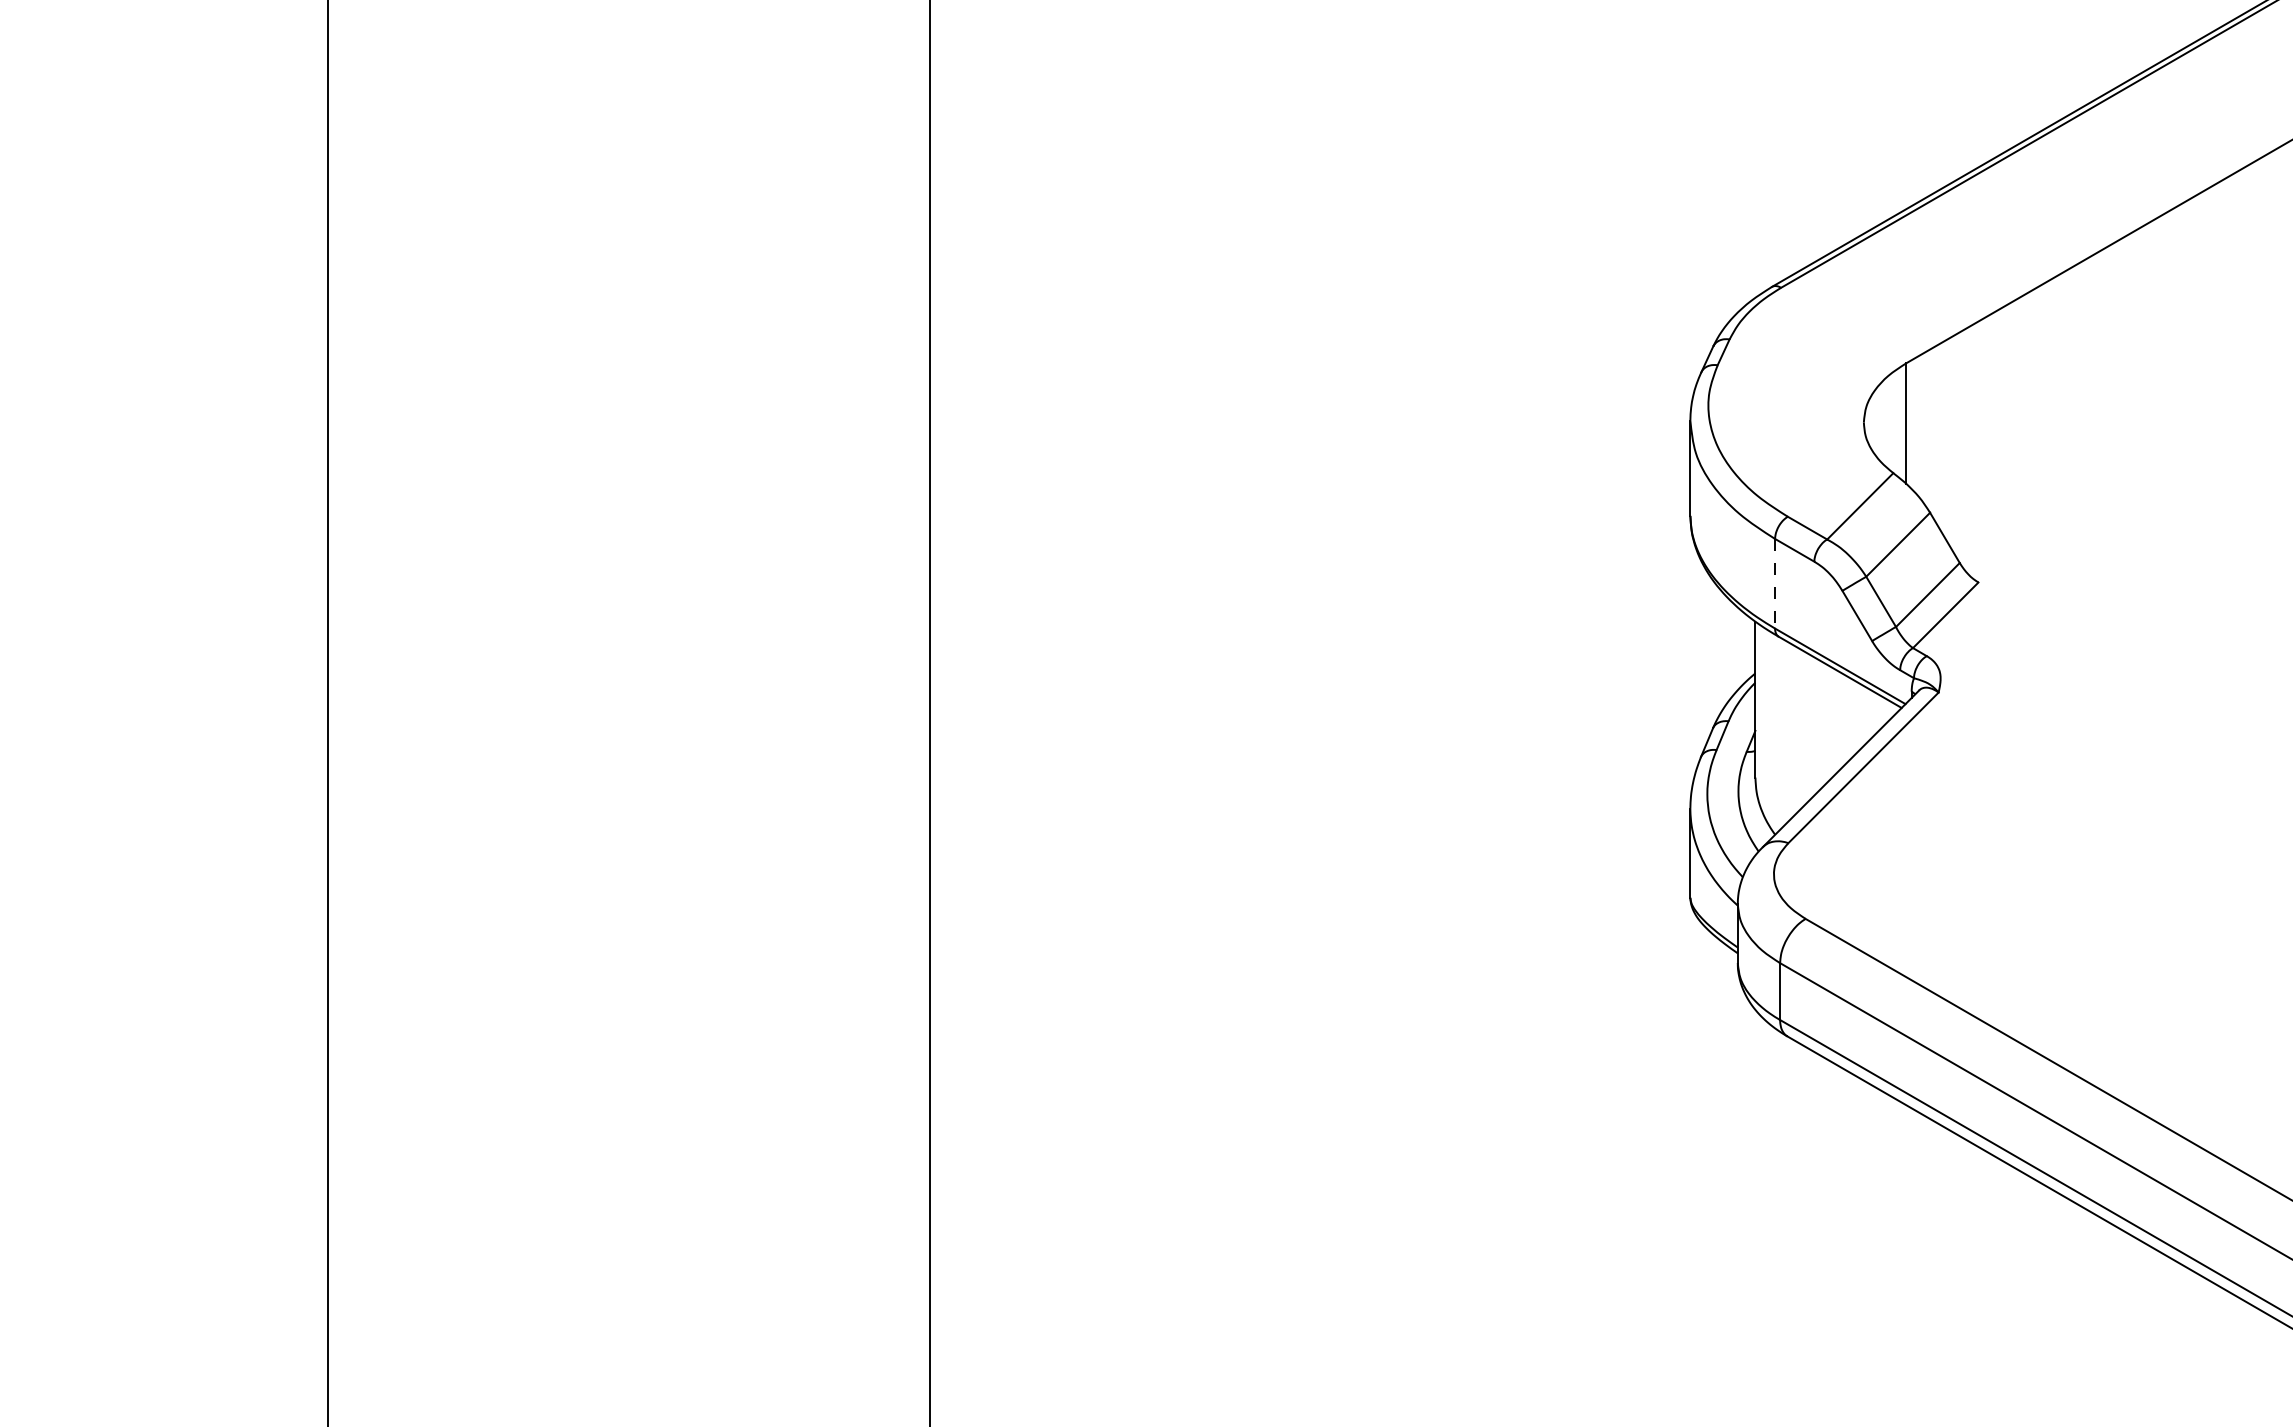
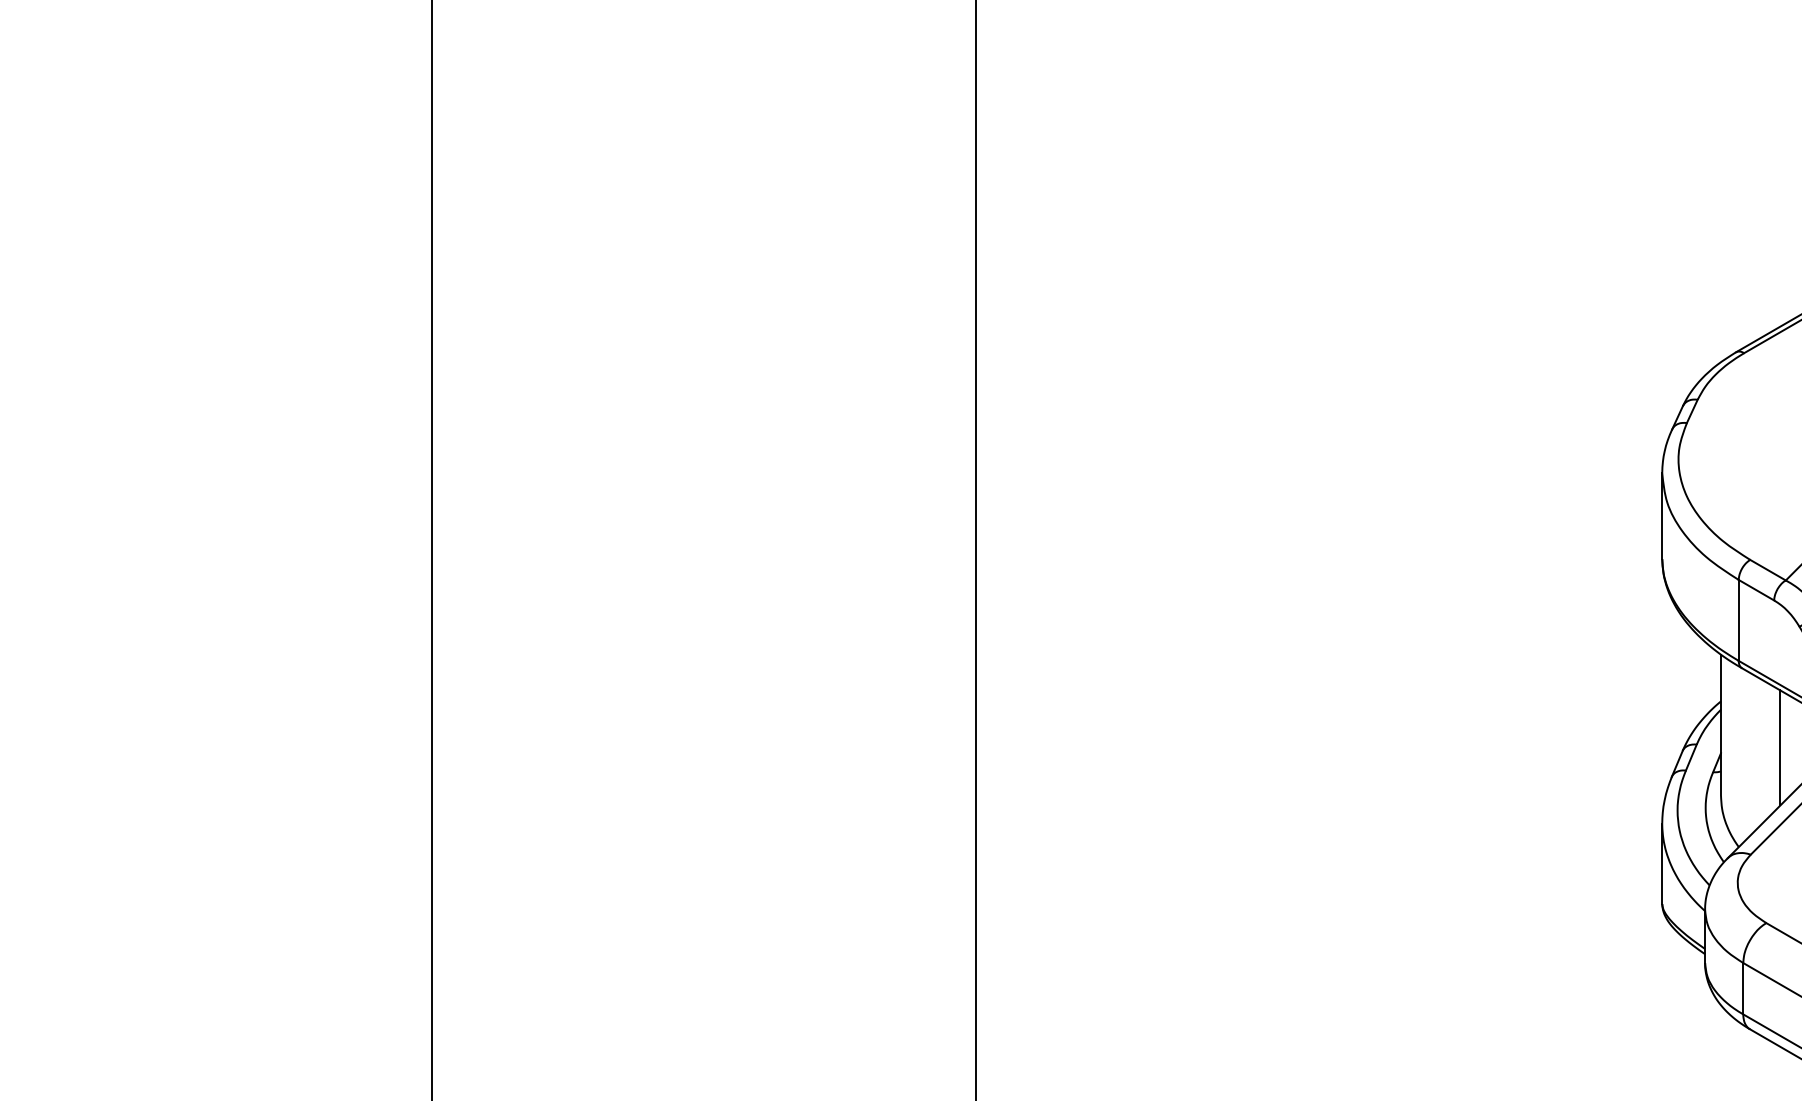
line: (1775, 583) -> (1739, 620), dashed -> solid
line: (1821, 724) -> (1780, 747), added

